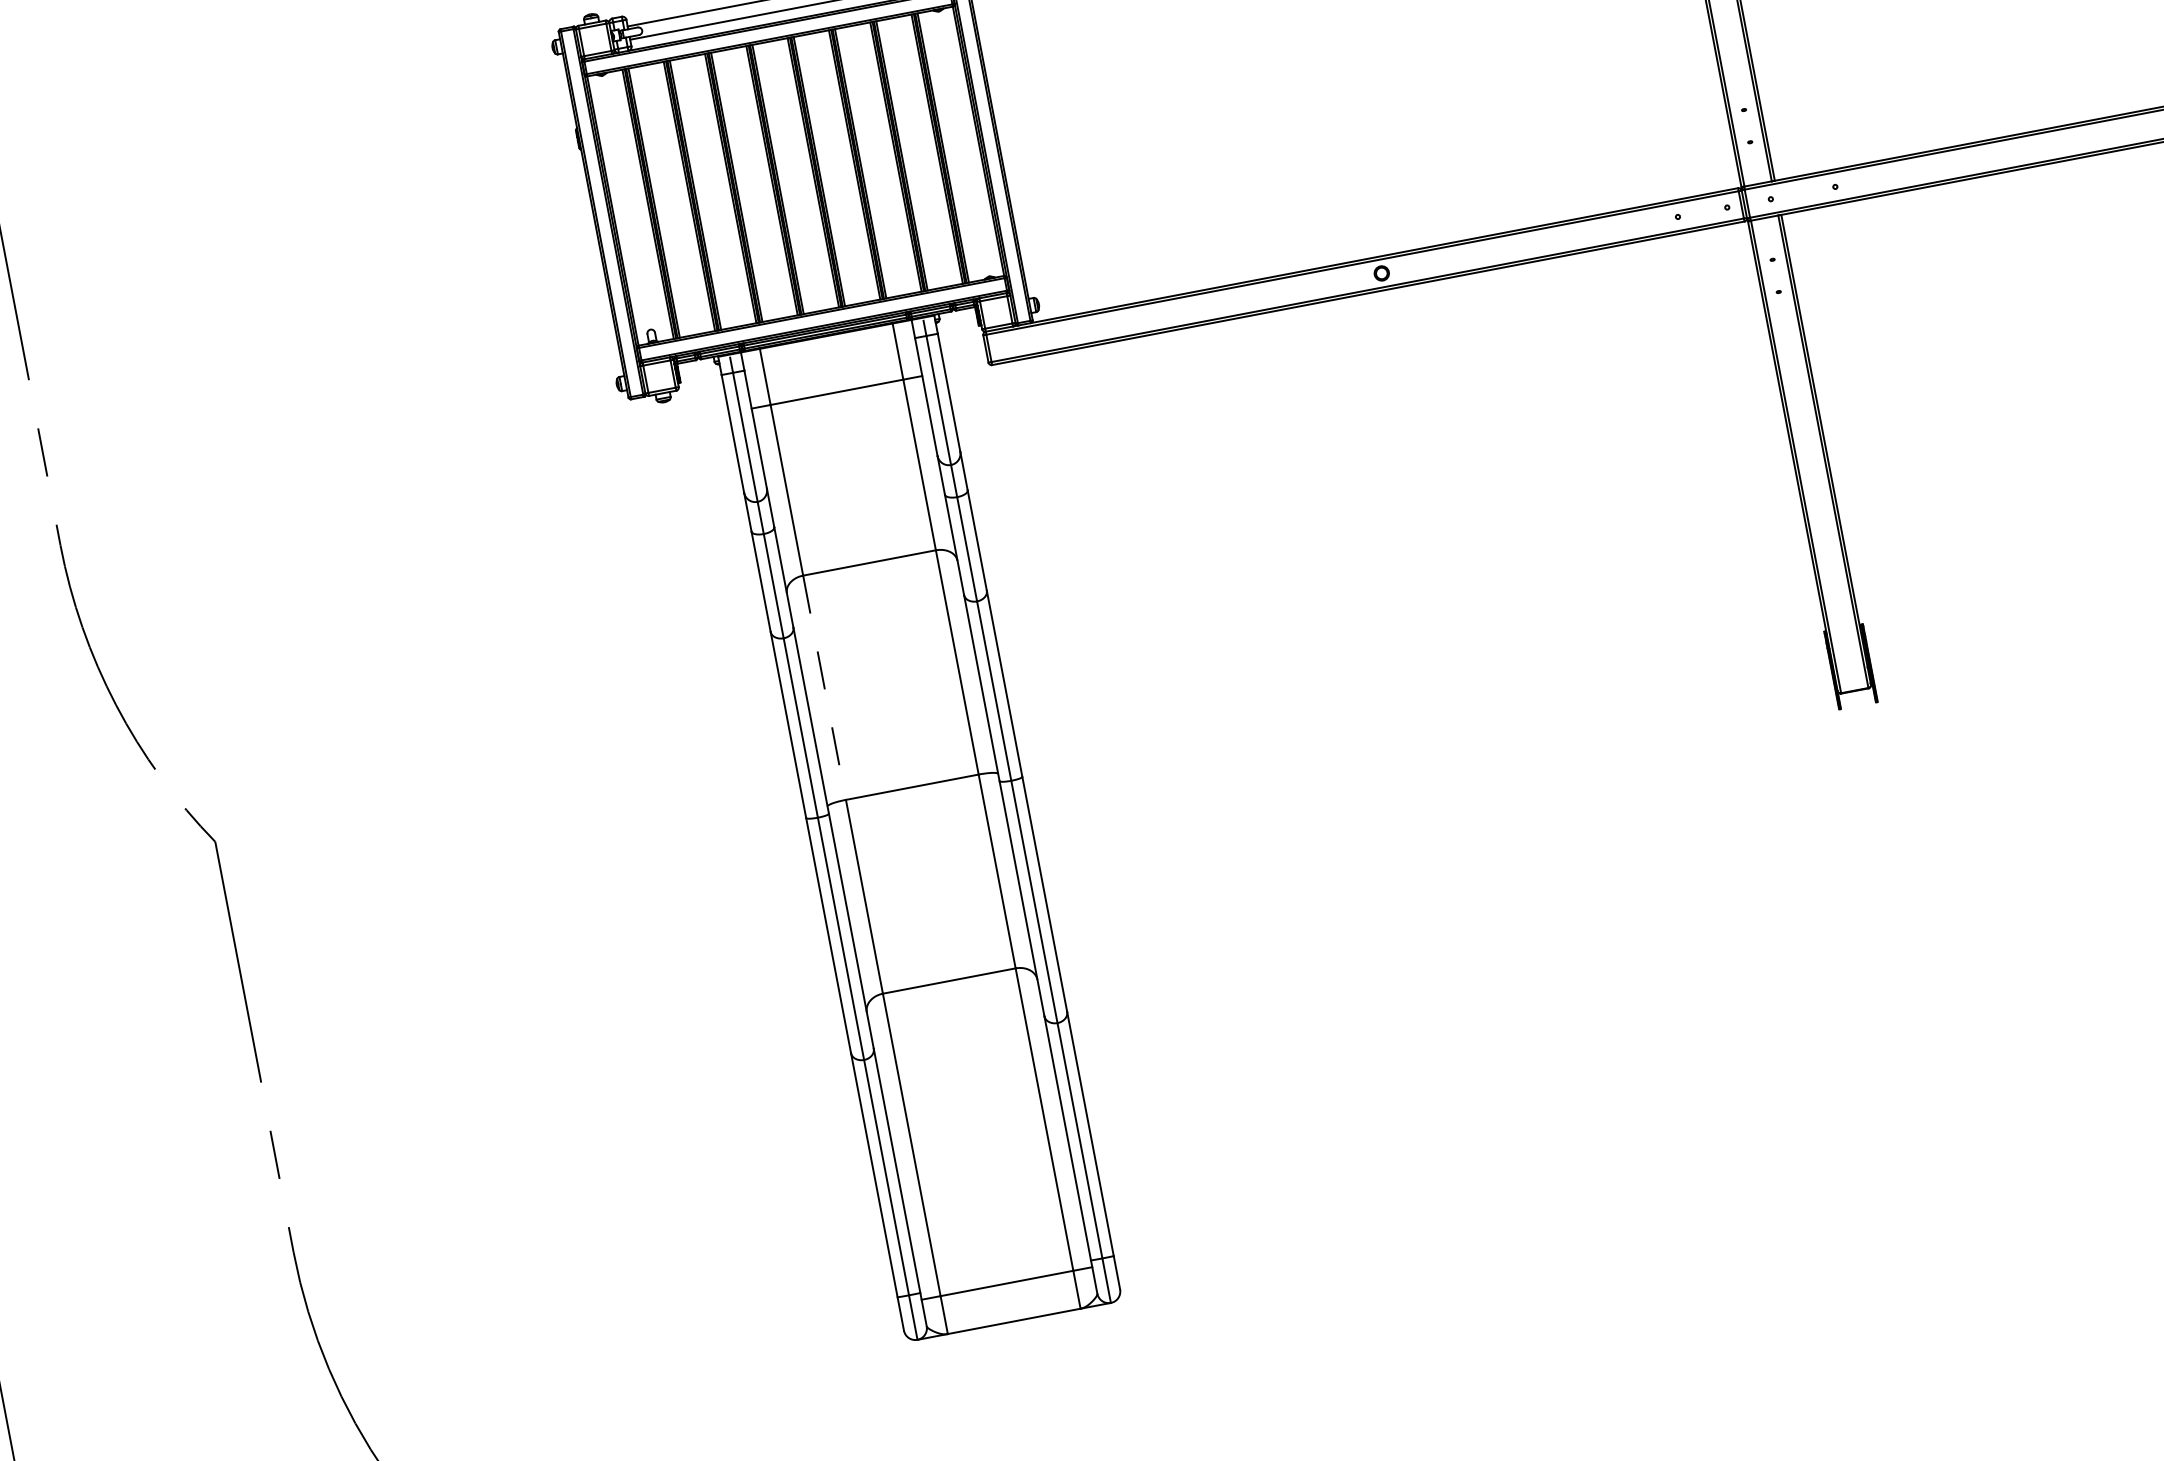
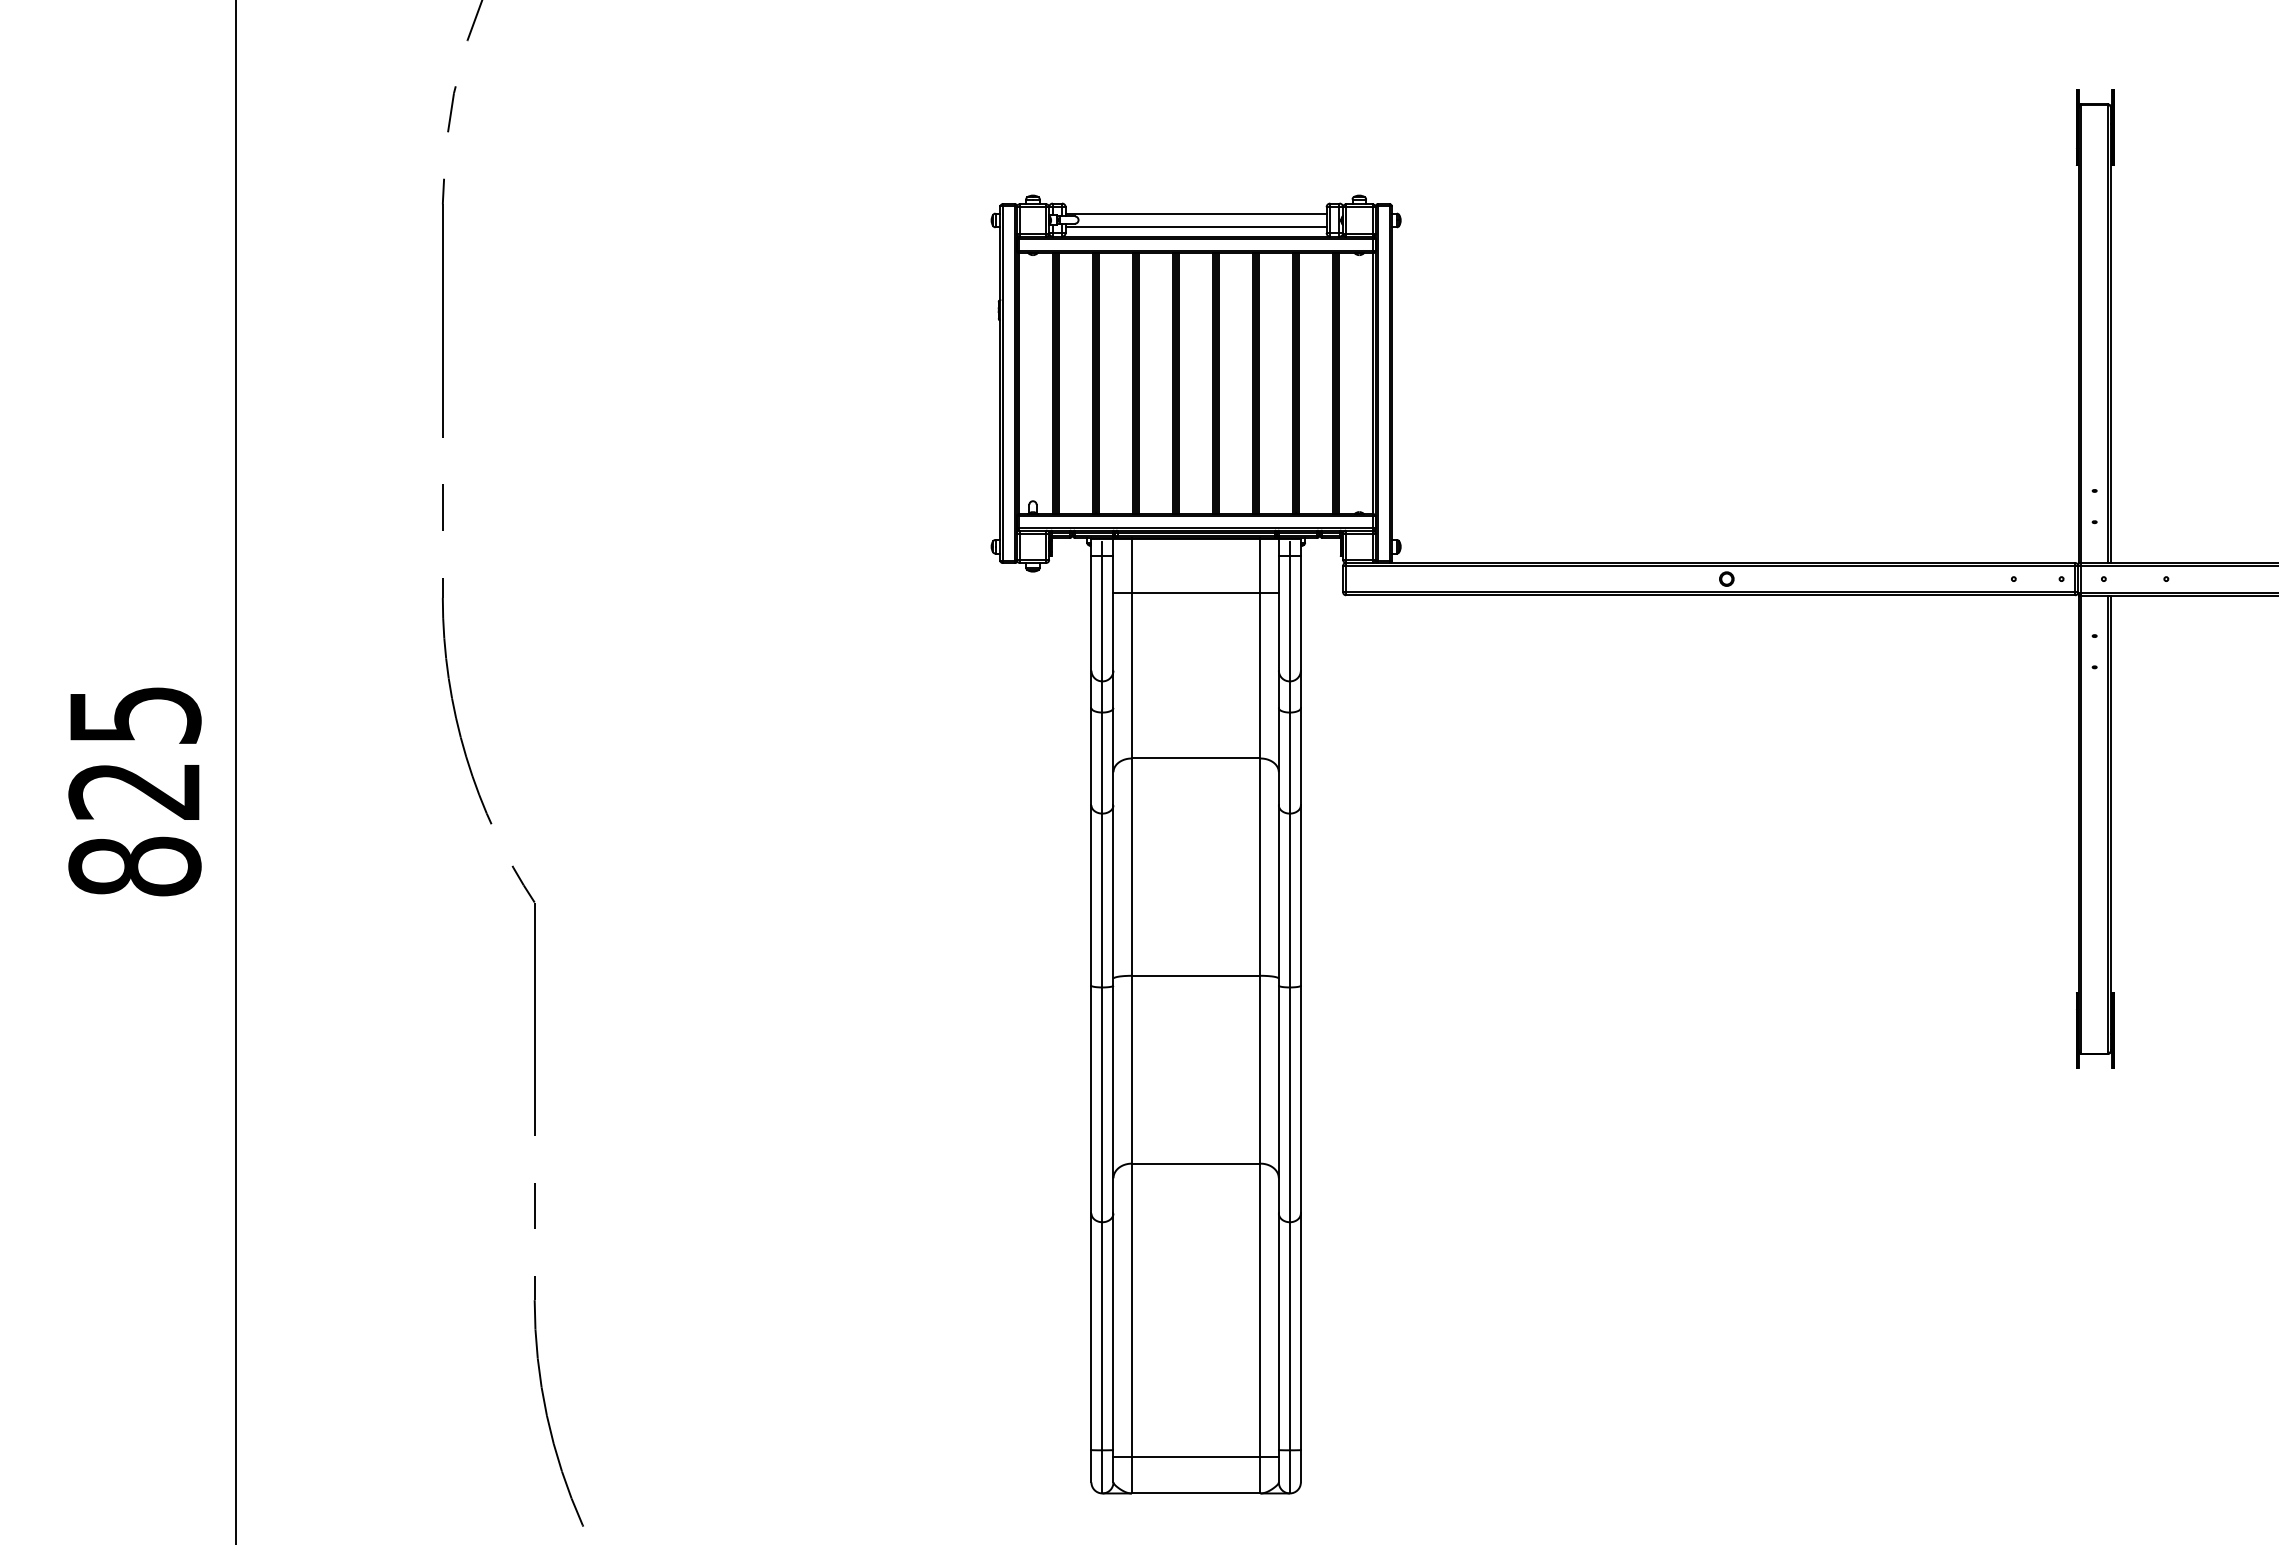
line: (824, 688) -> (1131, 867), dashed -> solid

